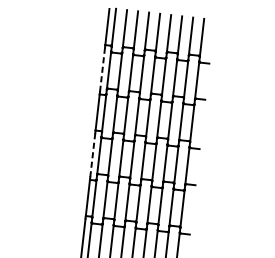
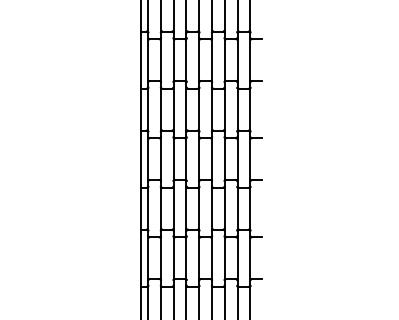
line: (102, 70) -> (140, 60), dashed -> solid
line: (92, 155) -> (140, 159), dashed -> solid

